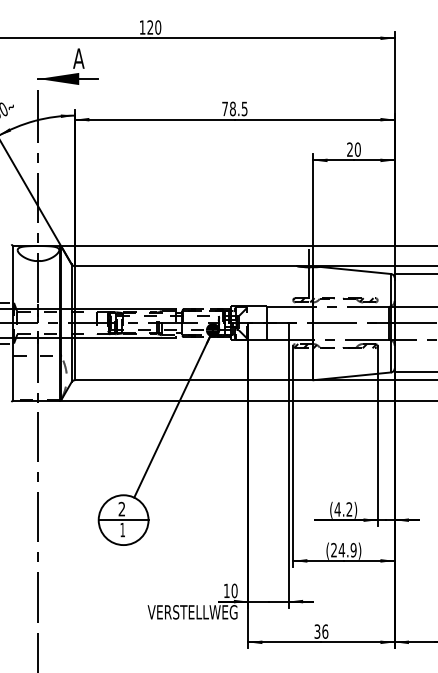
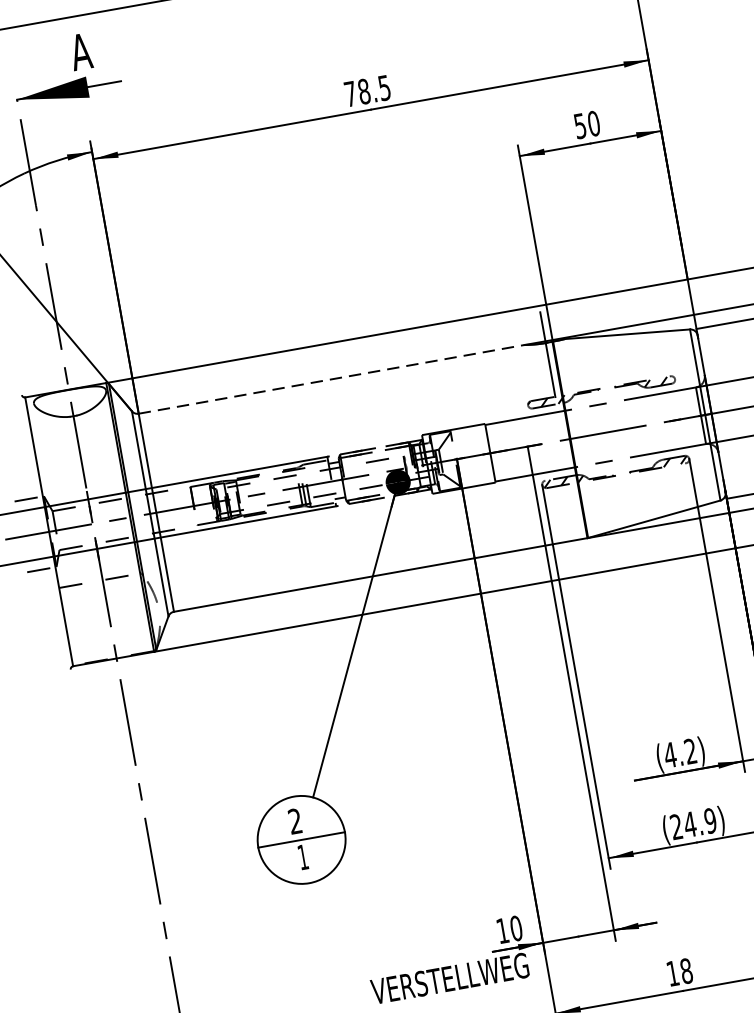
text: (349, 149) -> (579, 125), 20 -> 50
line: (186, 266) -> (332, 379), solid -> dashed
text: (321, 631) -> (679, 972), 36 -> 18

